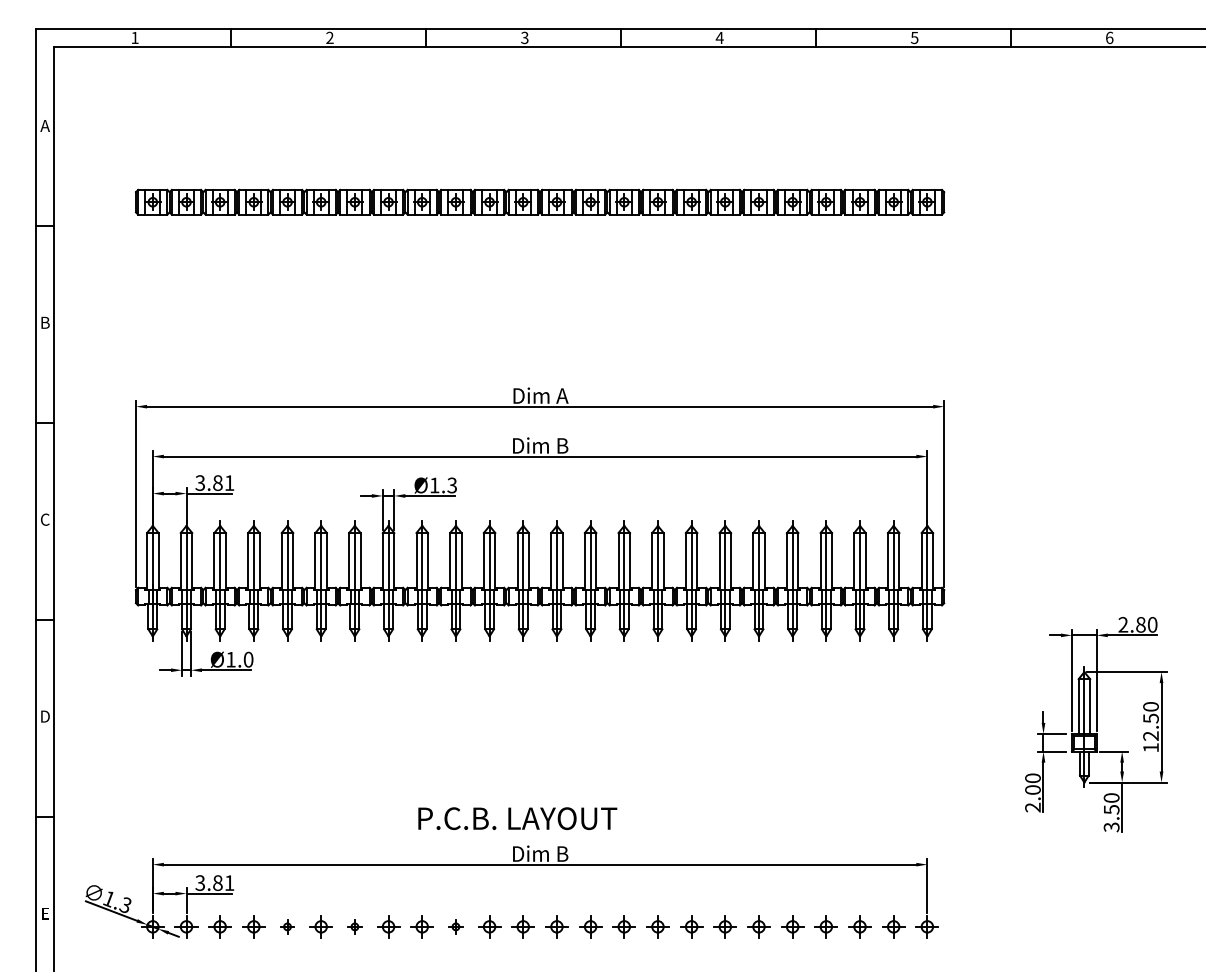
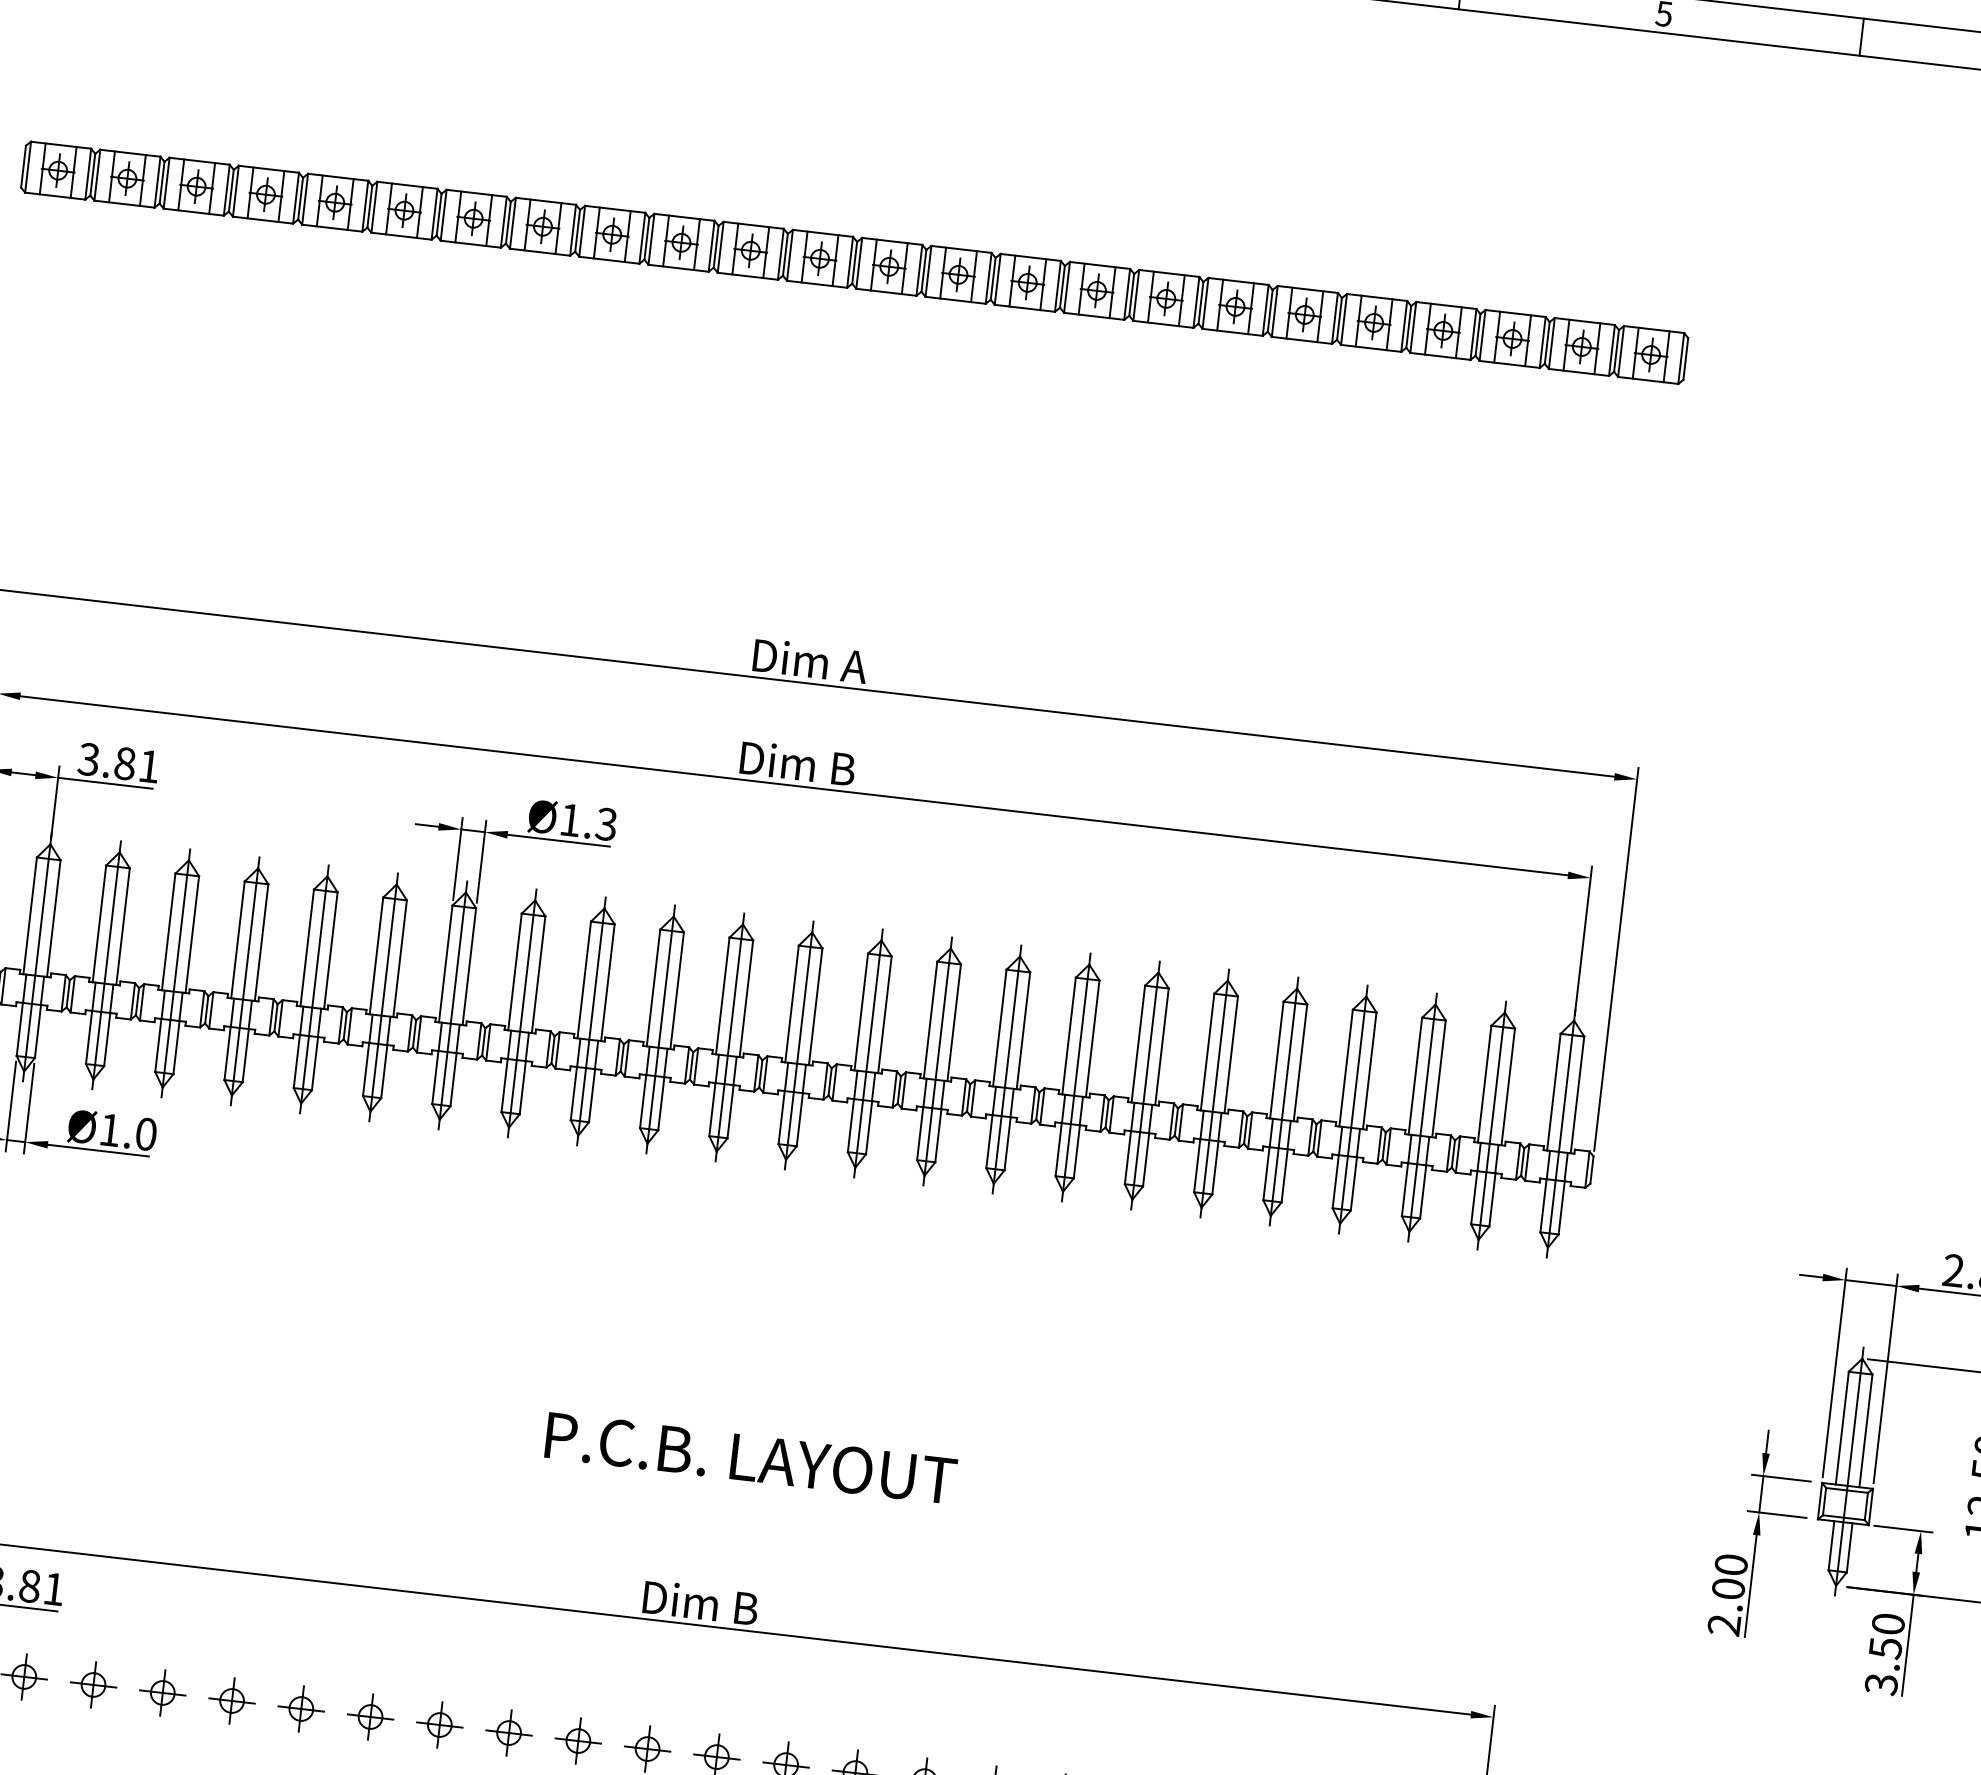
text: (517, 818) -> (750, 1458), moved
part: (287, 926) -> (162, 1692), size x1.67
part: (354, 926) -> (300, 1708), size x1.67
part: (455, 926) -> (508, 1732), size x1.67

